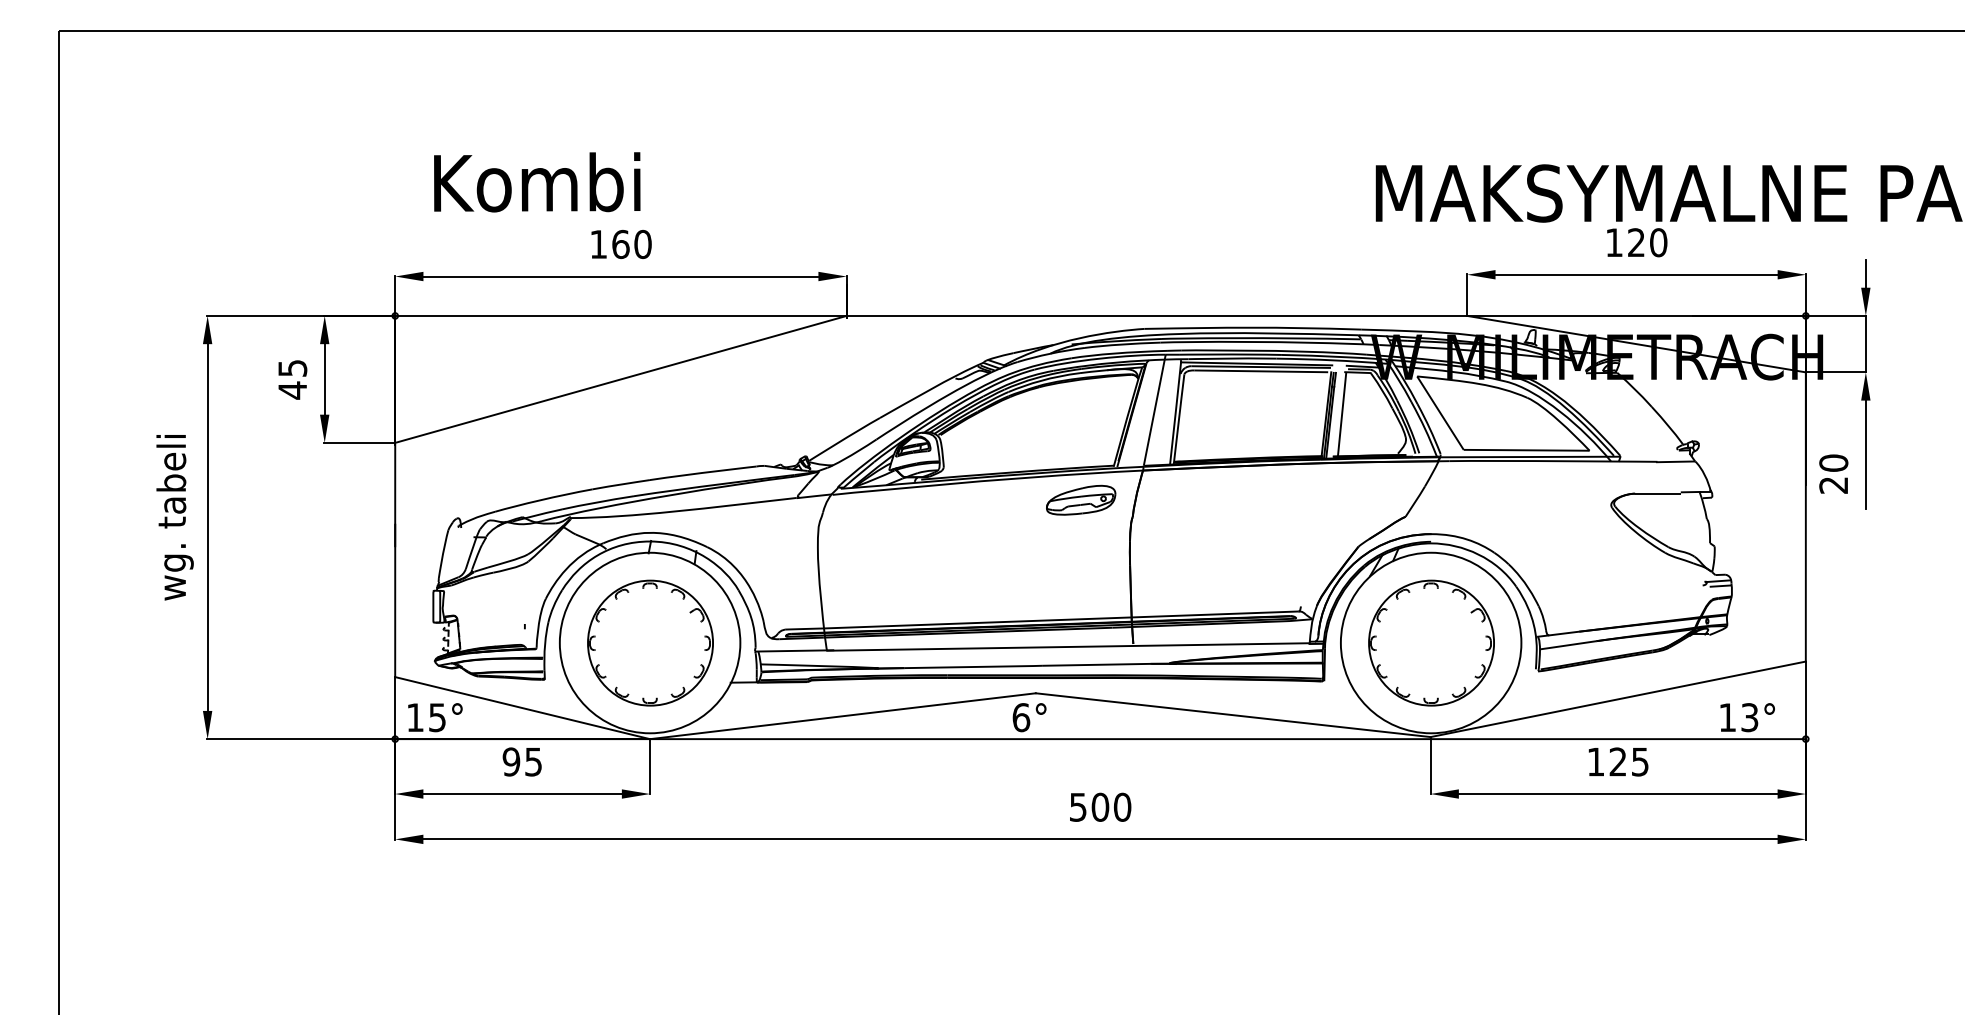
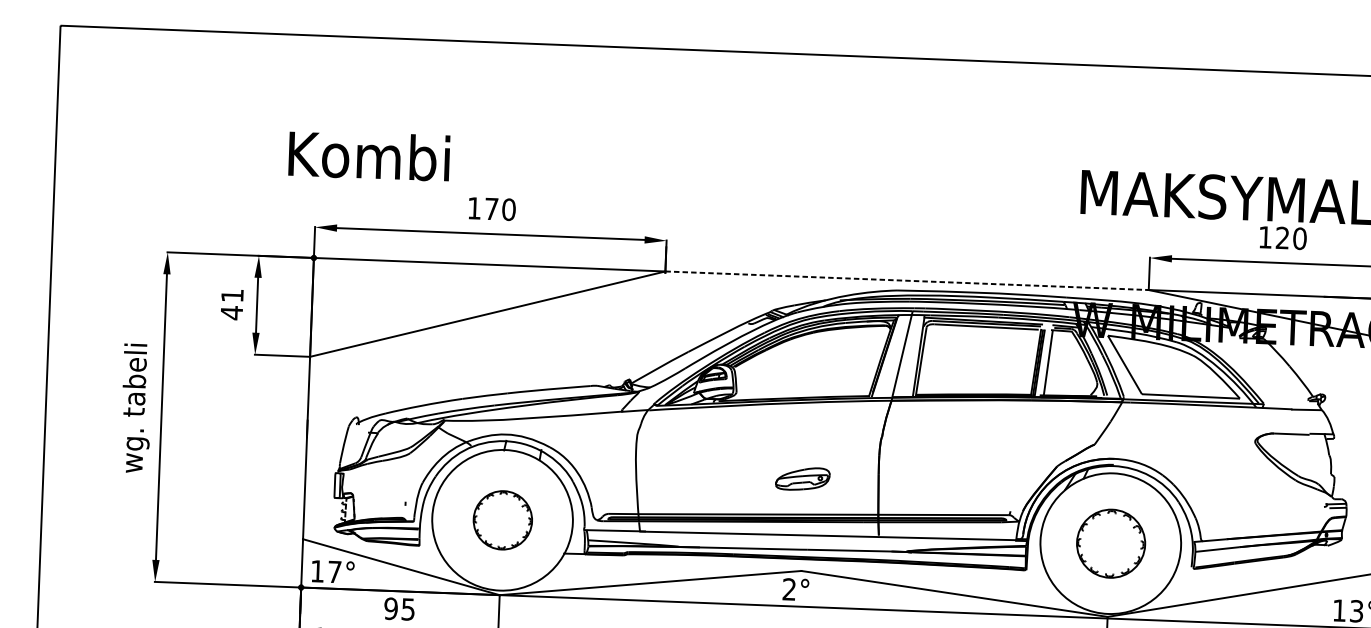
text: (537, 182) -> (369, 156), moved
text: (620, 244) -> (491, 209), 160 -> 170
line: (1157, 315) -> (907, 280), solid -> dashed
text: (292, 368) -> (232, 295), 45 -> 41
part: (1081, 499) -> (803, 478), moved
part: (650, 642) -> (502, 519), size x0.6
part: (1431, 642) -> (1111, 543), size x0.7
text: (437, 717) -> (334, 571), 15° -> 17°
text: (1021, 717) -> (789, 589), 6° -> 2°

